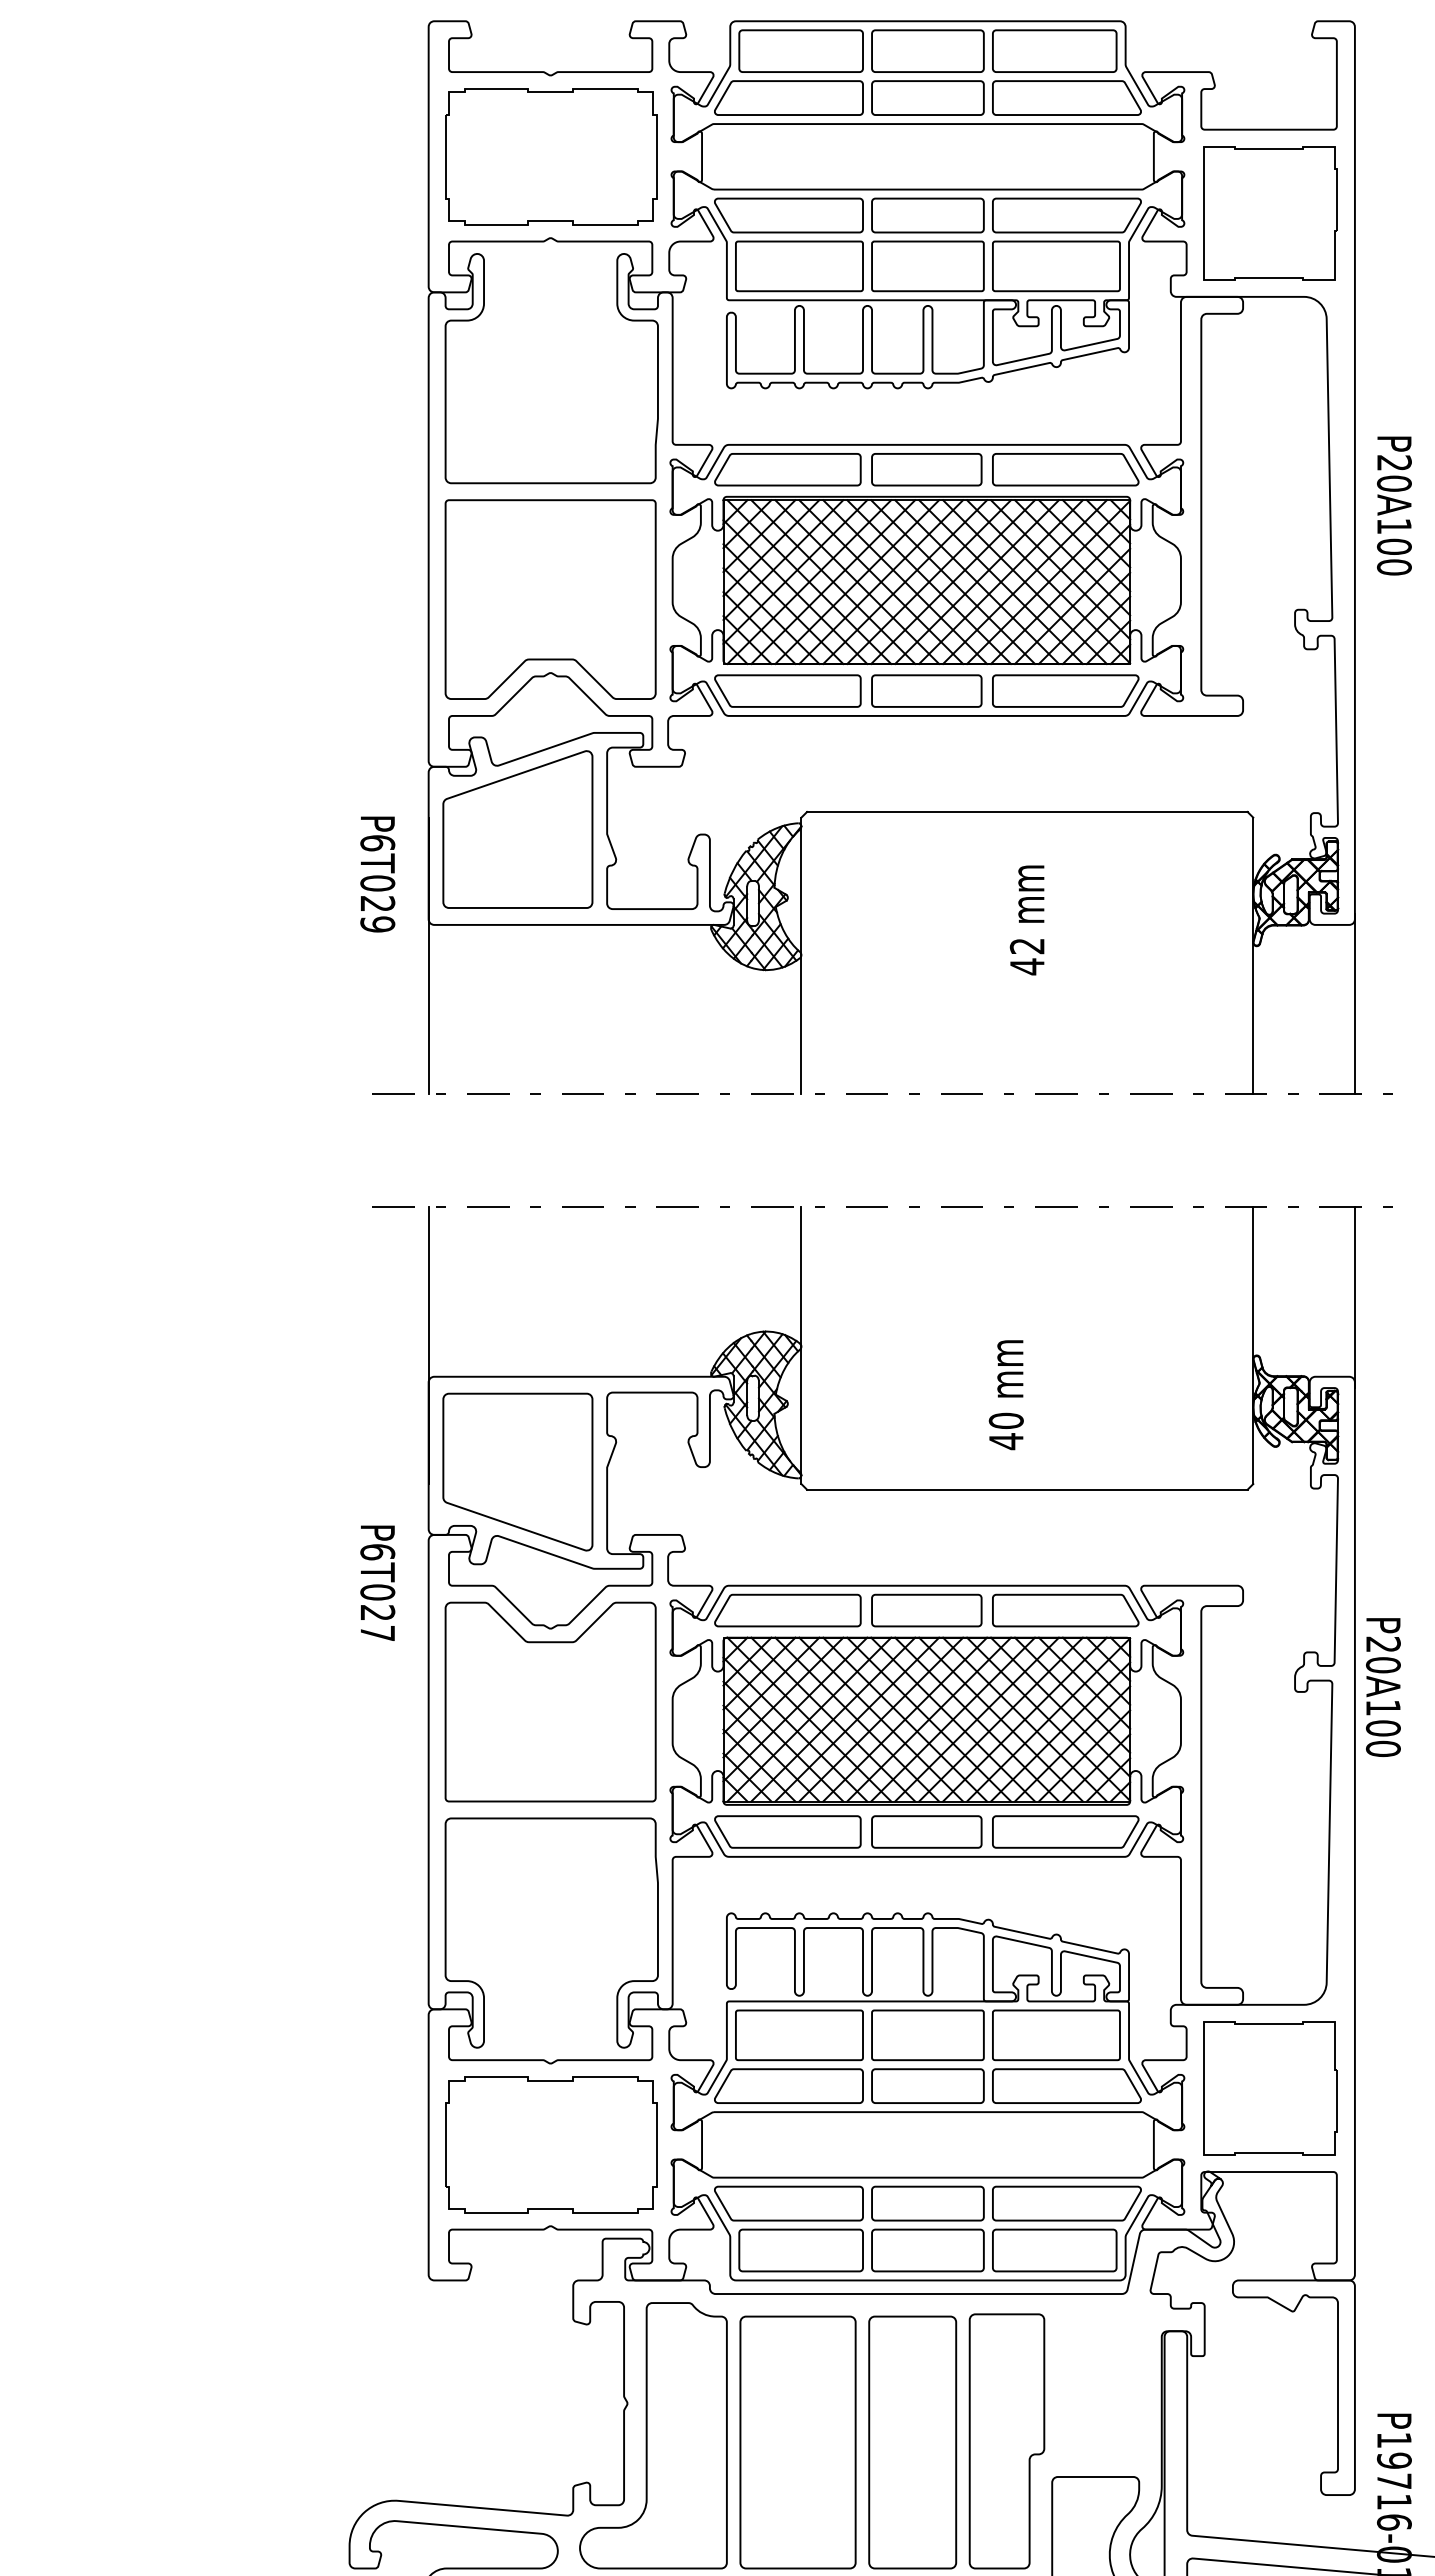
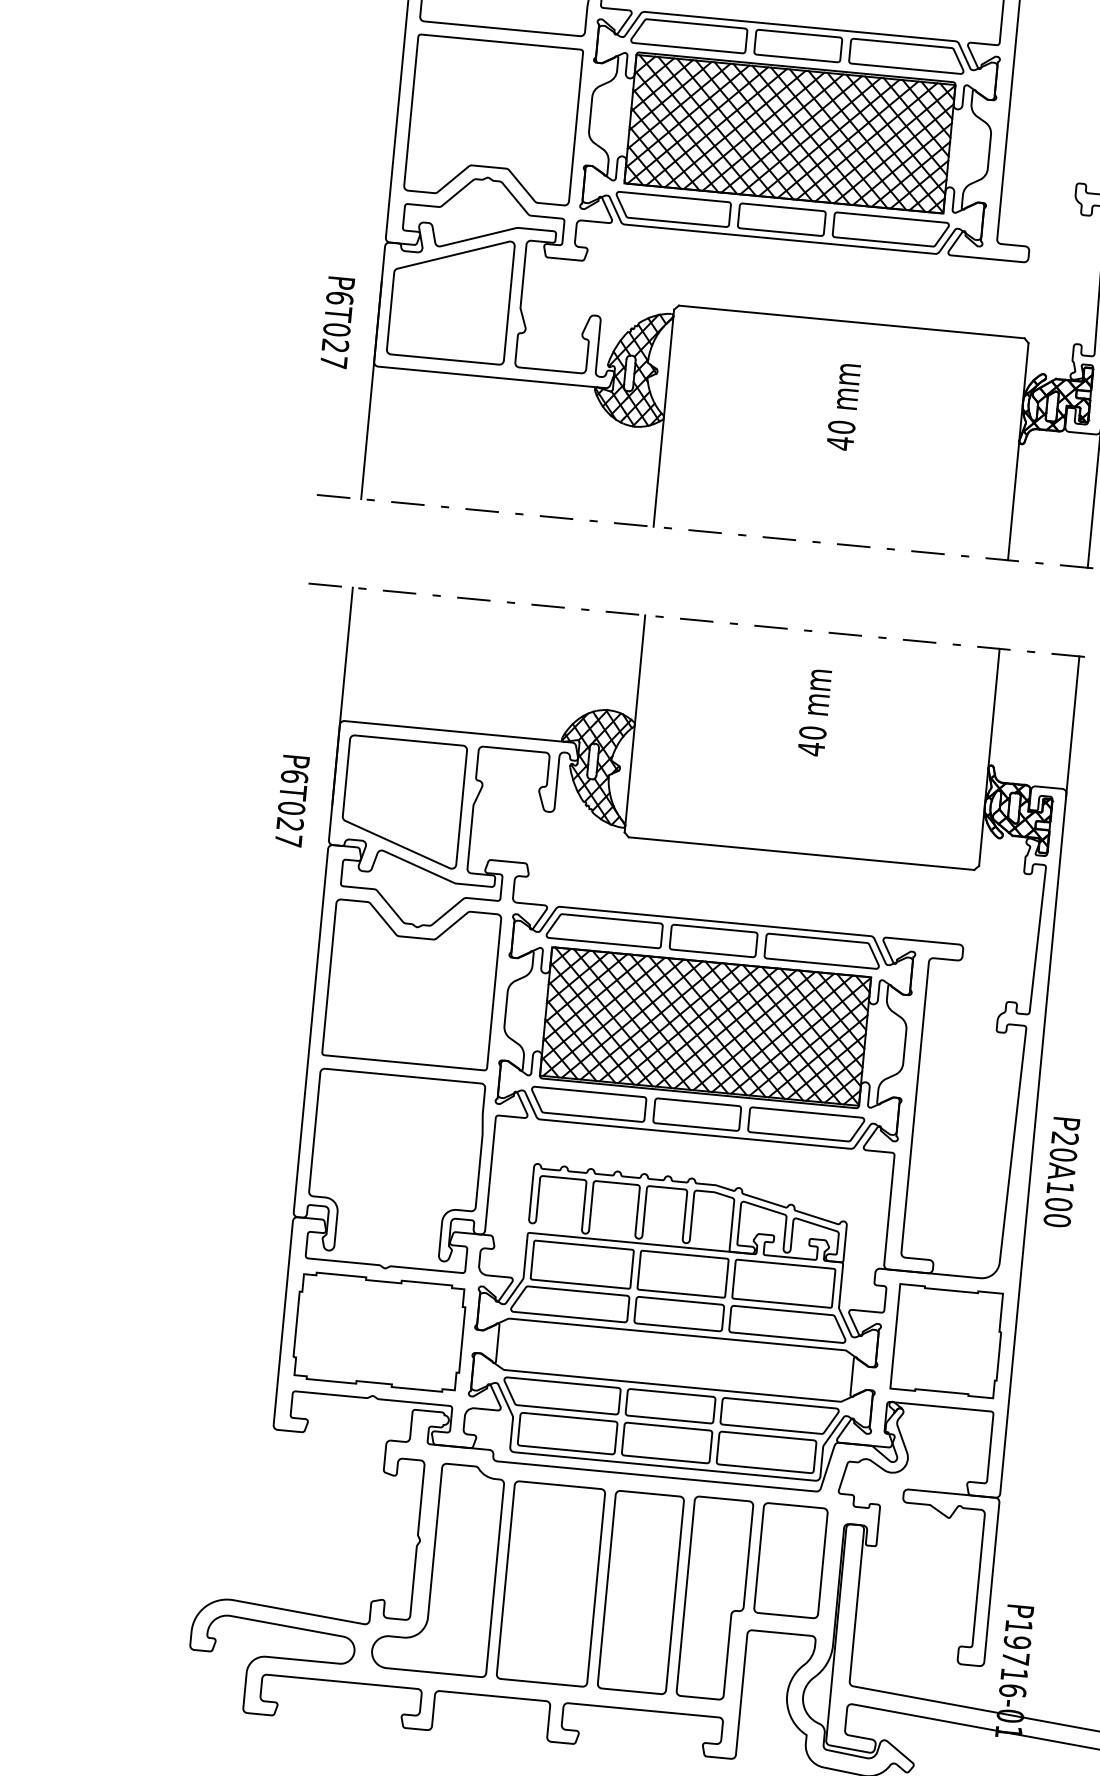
text: (377, 924) -> (333, 362), P6T029 -> P6T027
text: (1026, 946) -> (841, 427), 42 -> 40
text: (1005, 1395) -> (814, 712), moved
text: (377, 1582) -> (292, 800), moved
text: (1383, 1687) -> (1061, 1172), moved
part: (1098, 2384) -> (790, 1560), added

